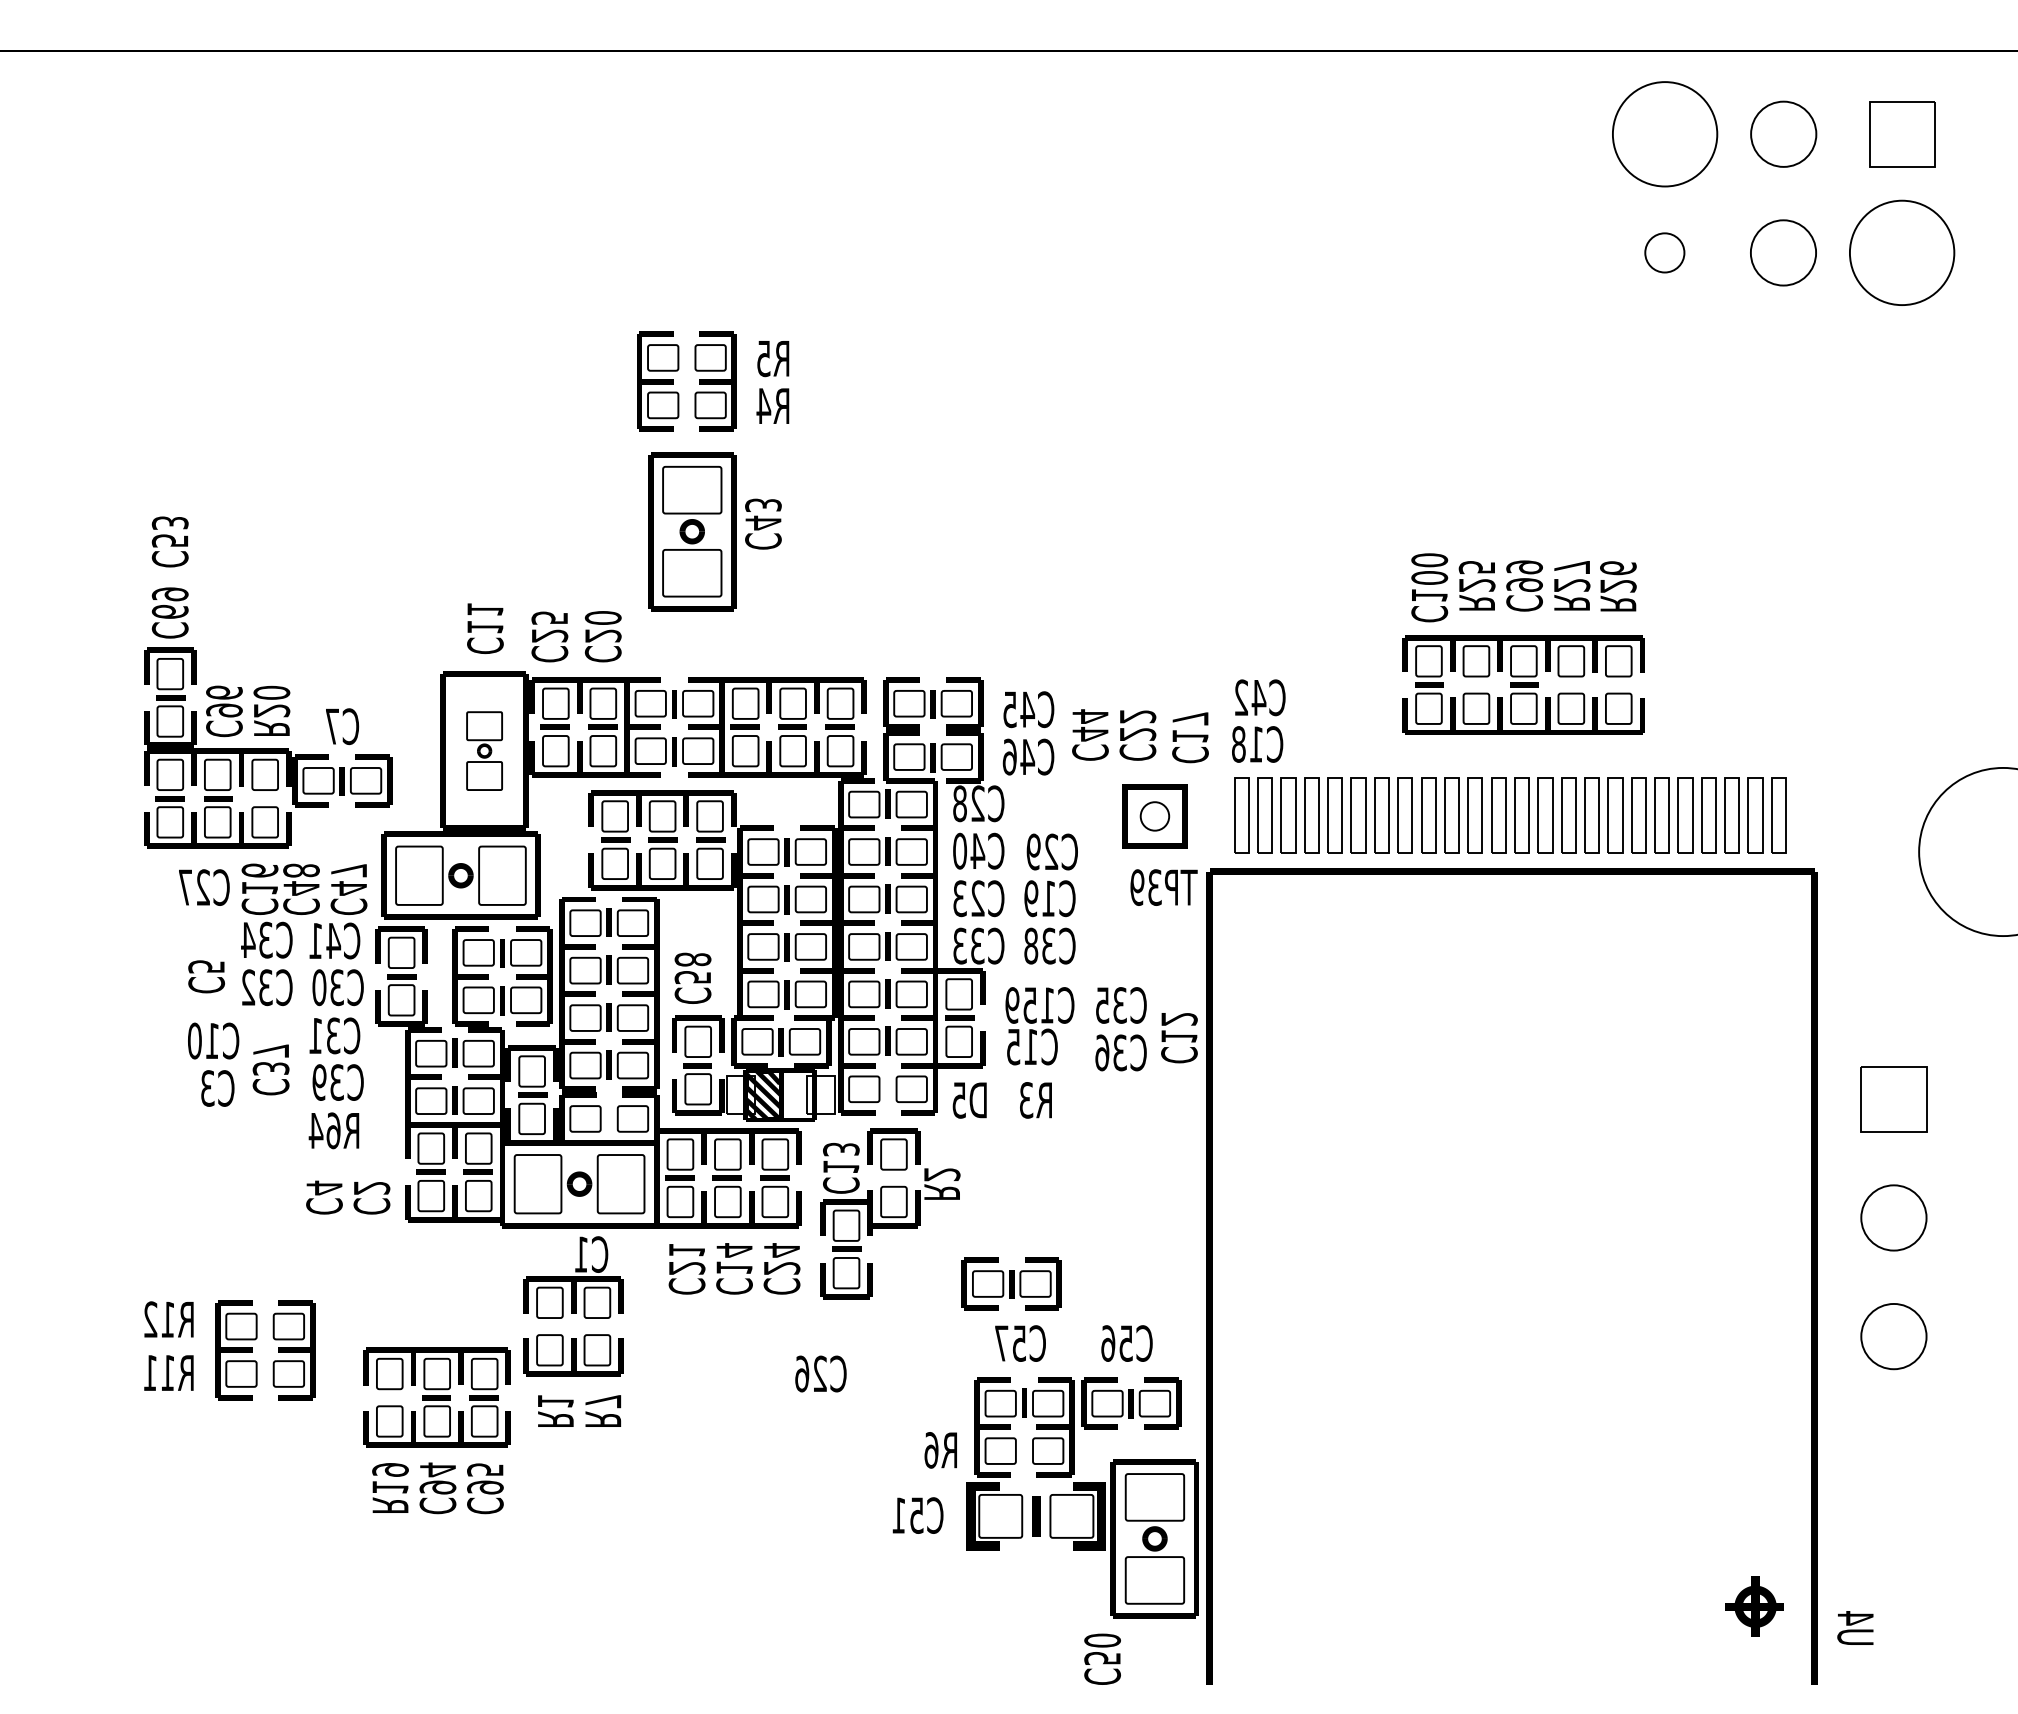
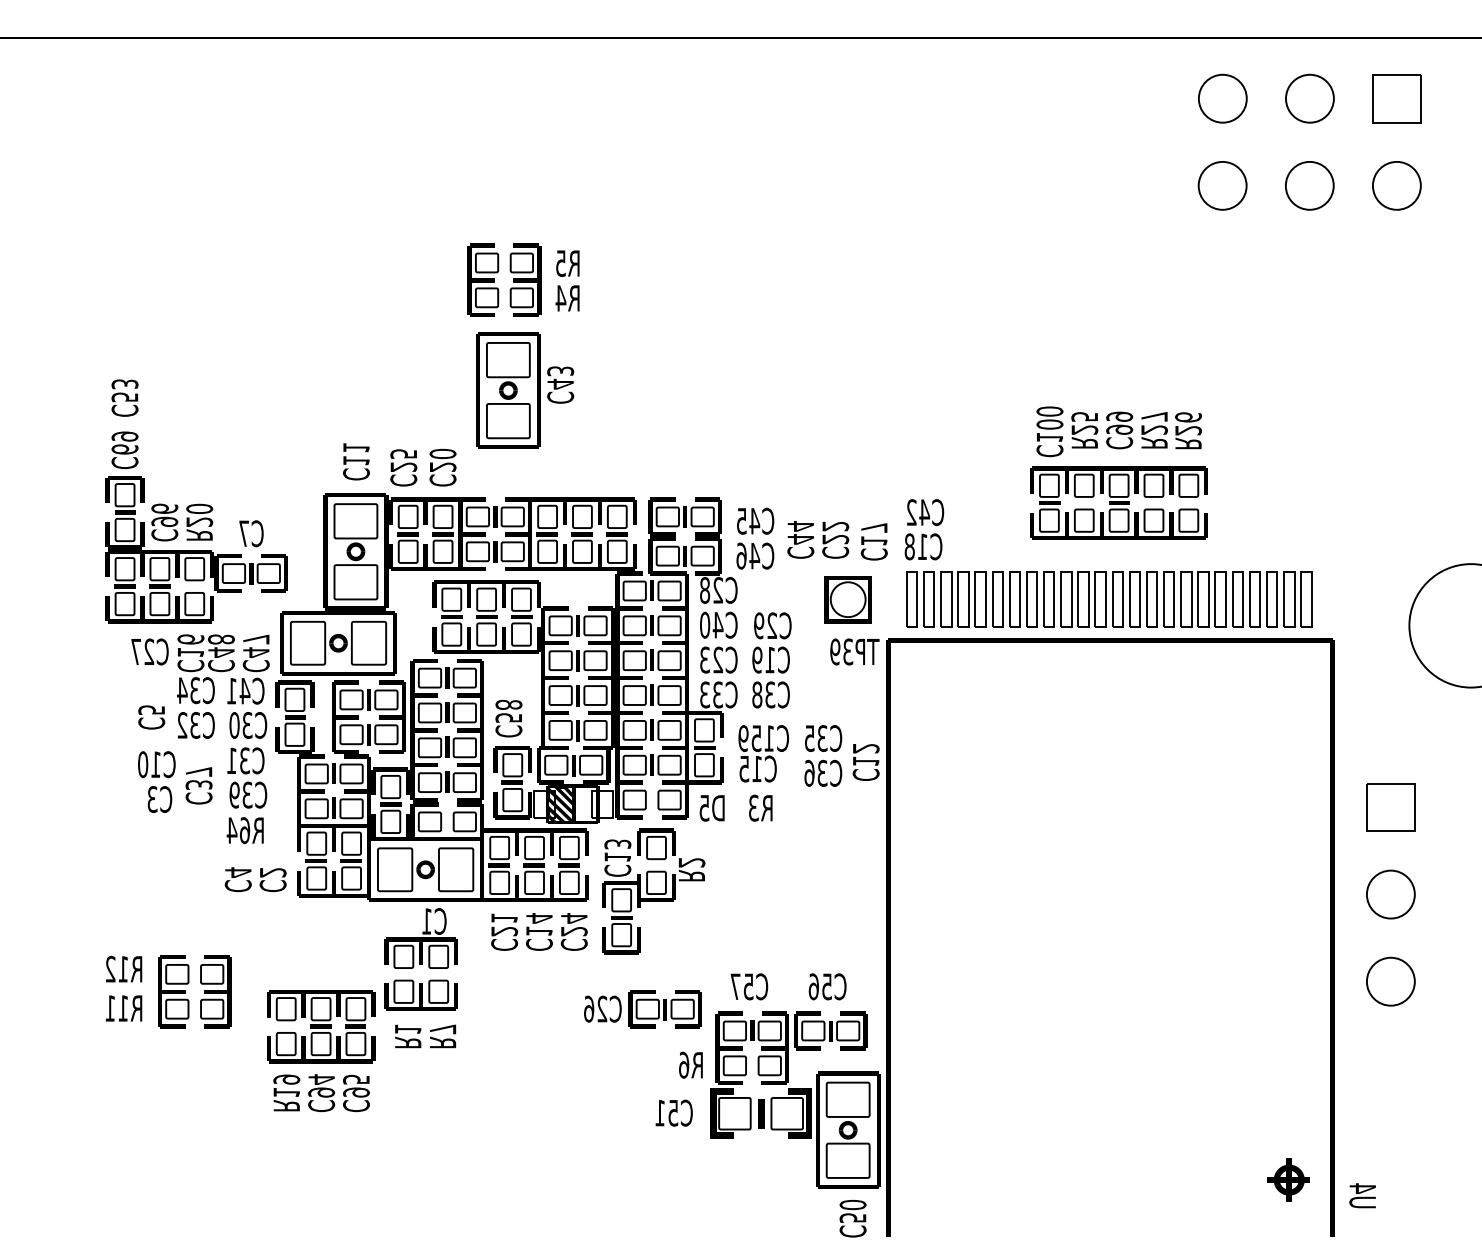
circle: (1664, 133) -> (1222, 98), size x0.62
circle: (1664, 252) -> (1222, 185), size x1.67
circle: (1901, 252) -> (1396, 185), size x0.62
part: (484, 750) -> (355, 551), size x1.67
circle: (1154, 816) -> (847, 599), size x1.67
part: (1011, 1283) -> (664, 1008), moved
text: (1102, 1658) -> (852, 1218), moved

